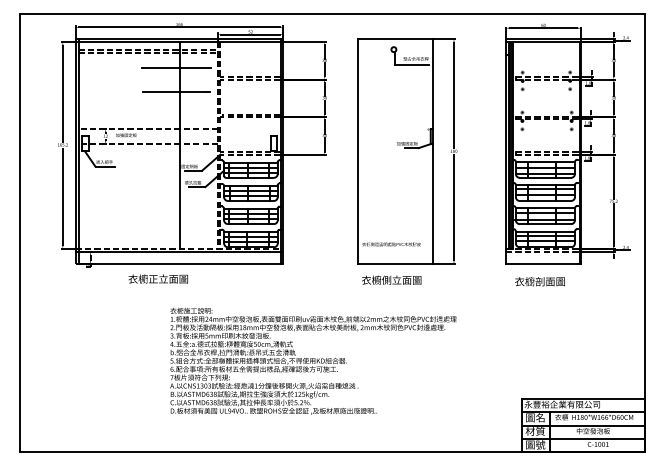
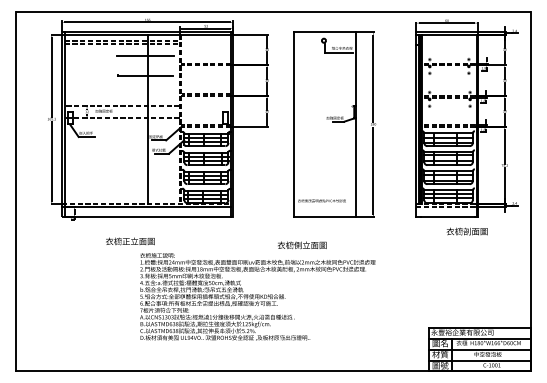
text: (158, 279) -> (130, 241), moved
text: (392, 280) -> (302, 245), moved
text: (539, 281) -> (466, 231), moved

